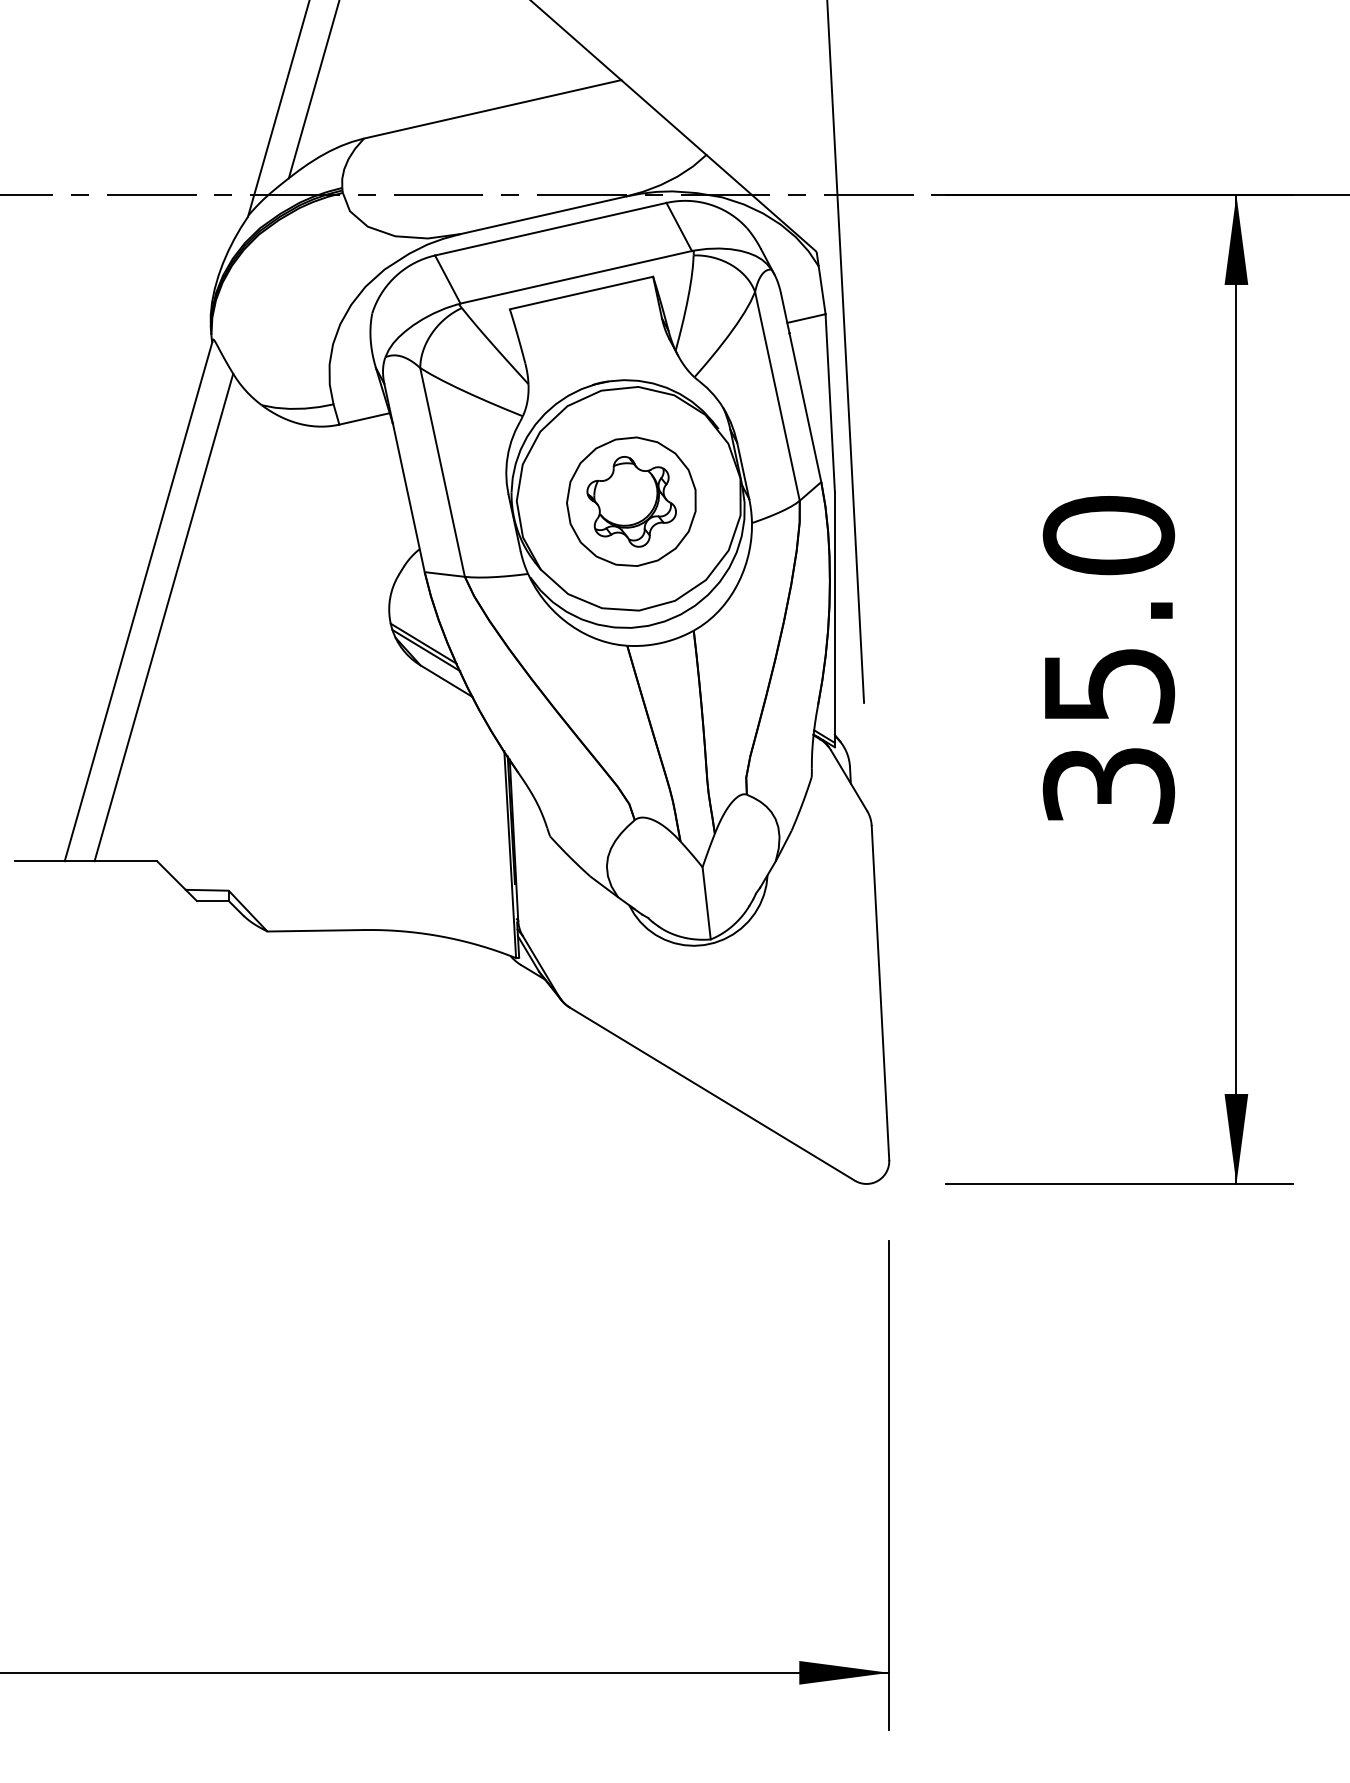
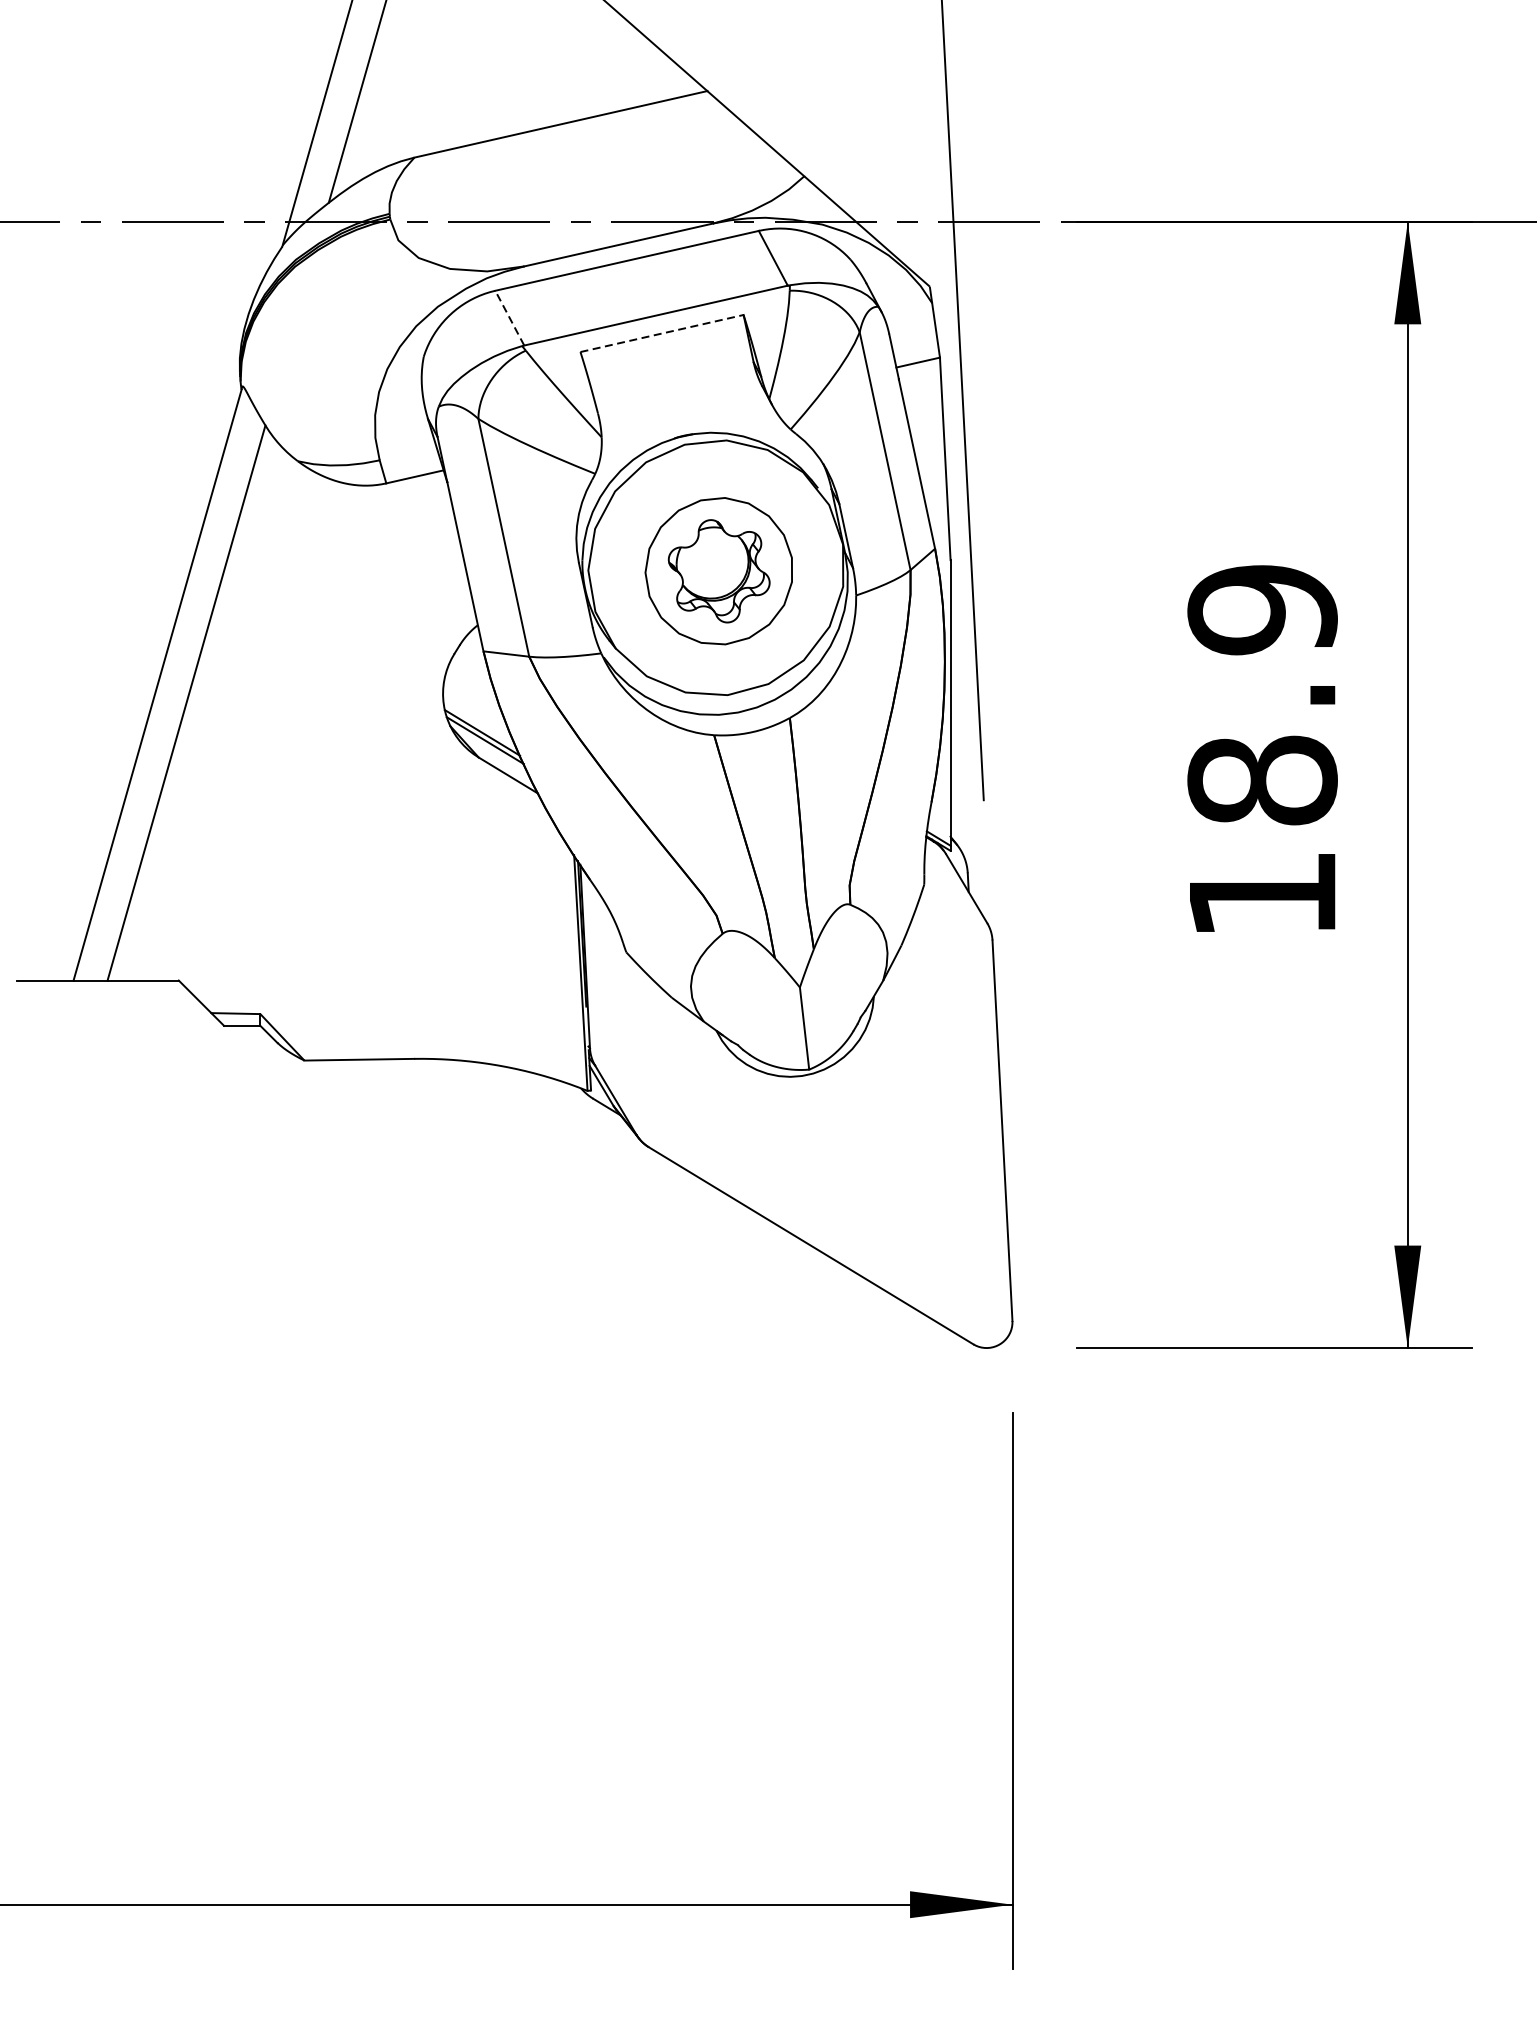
line: (447, 279) -> (509, 318), solid -> dashed
line: (582, 292) -> (663, 332), solid -> dashed
text: (1108, 659) -> (1262, 750), 35.0 -> 18.9

